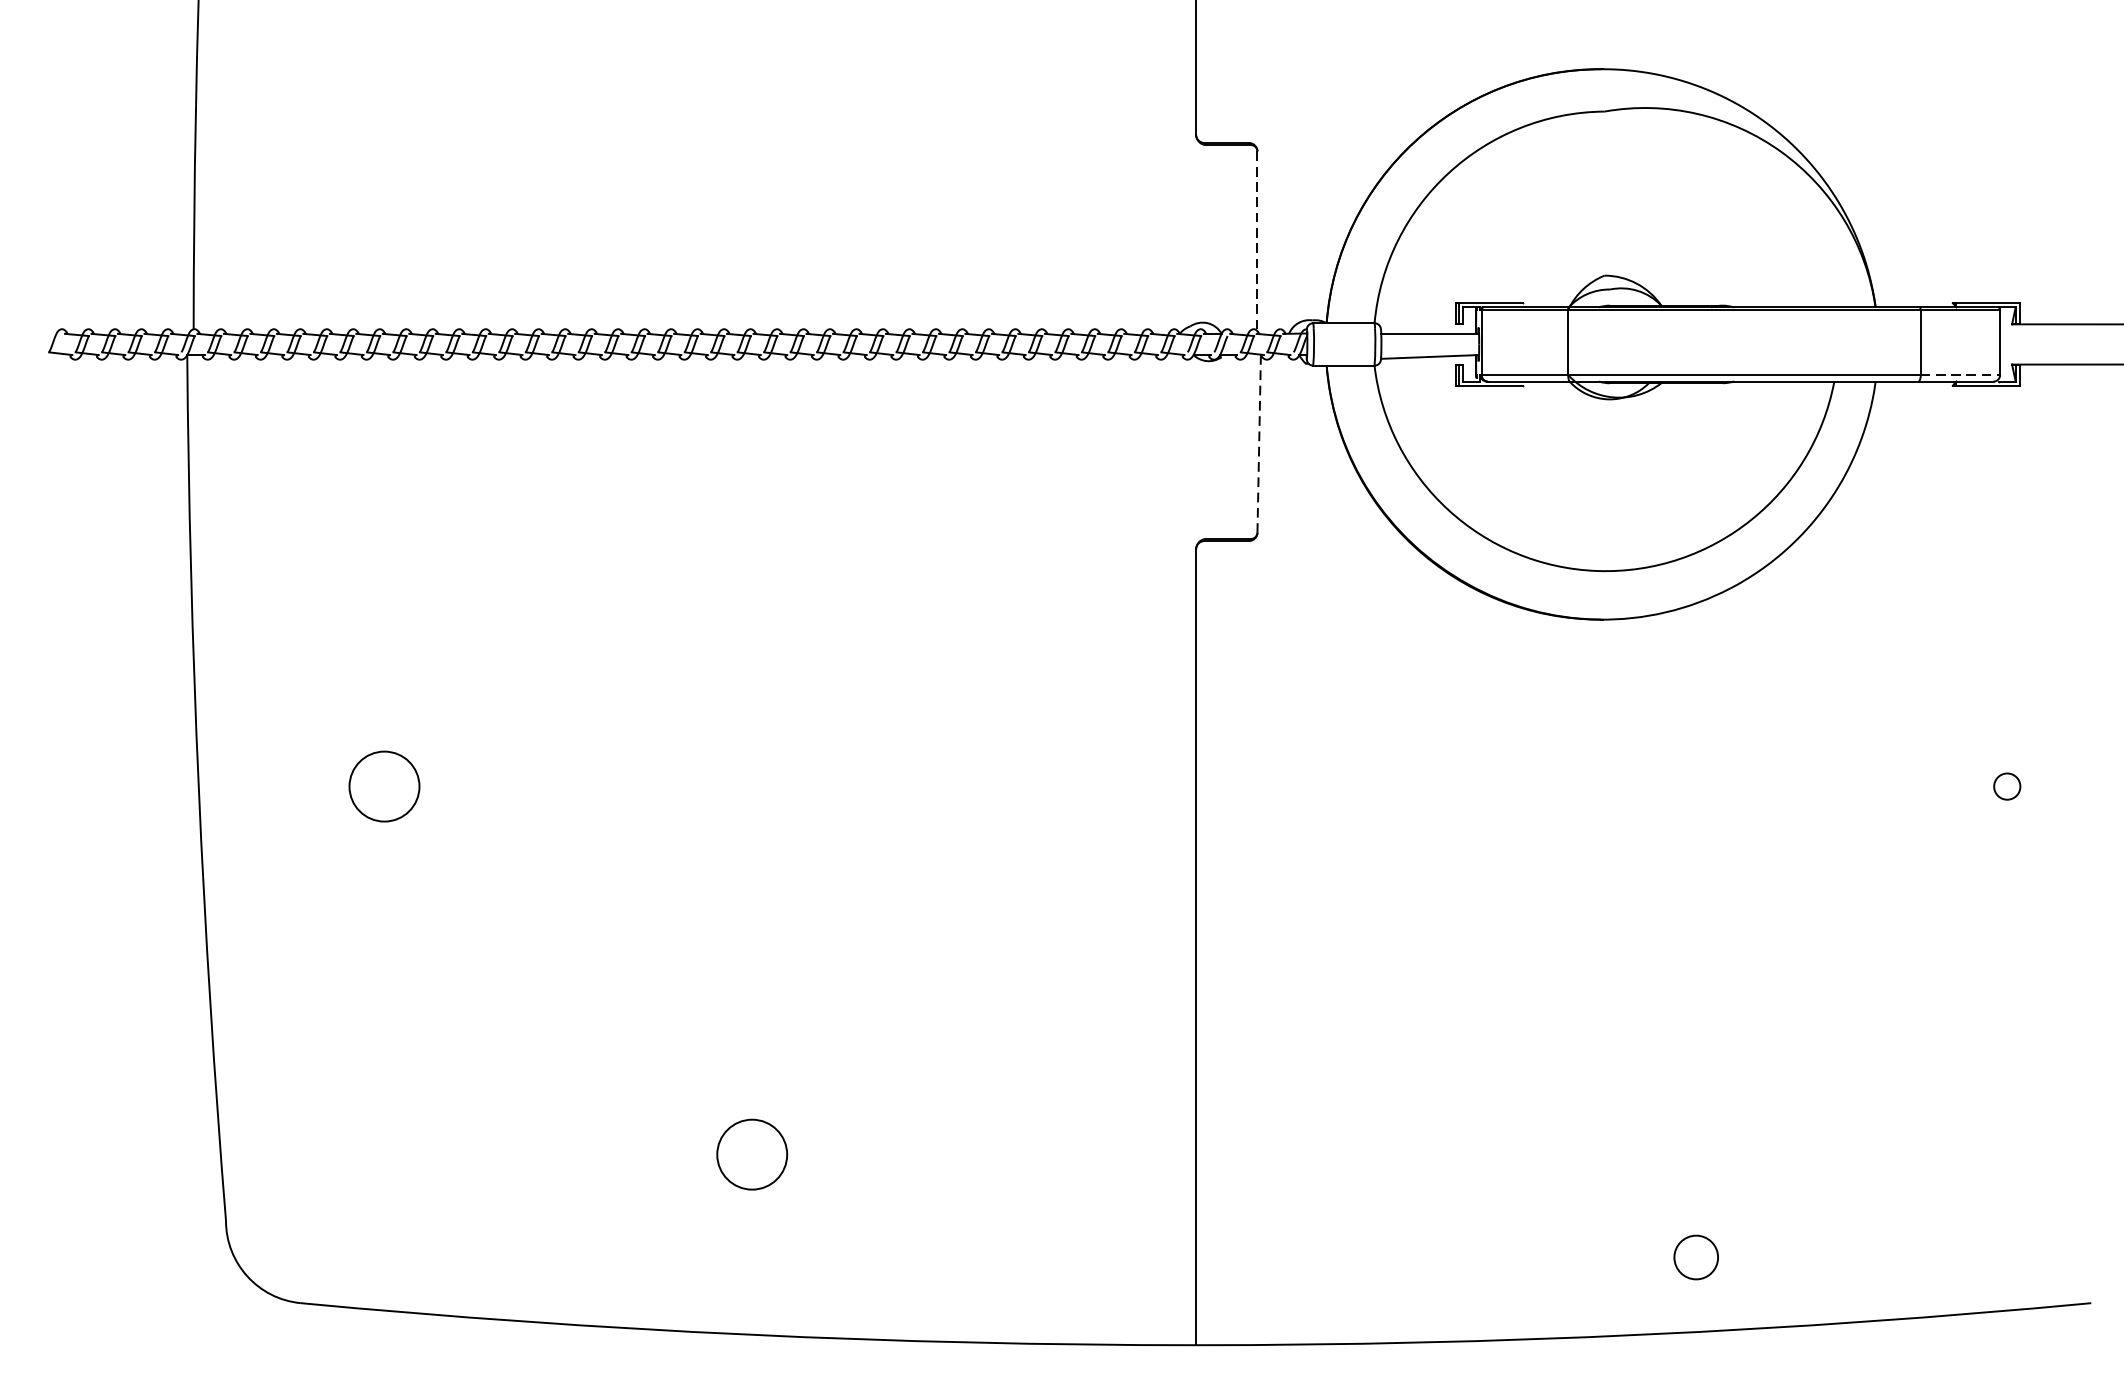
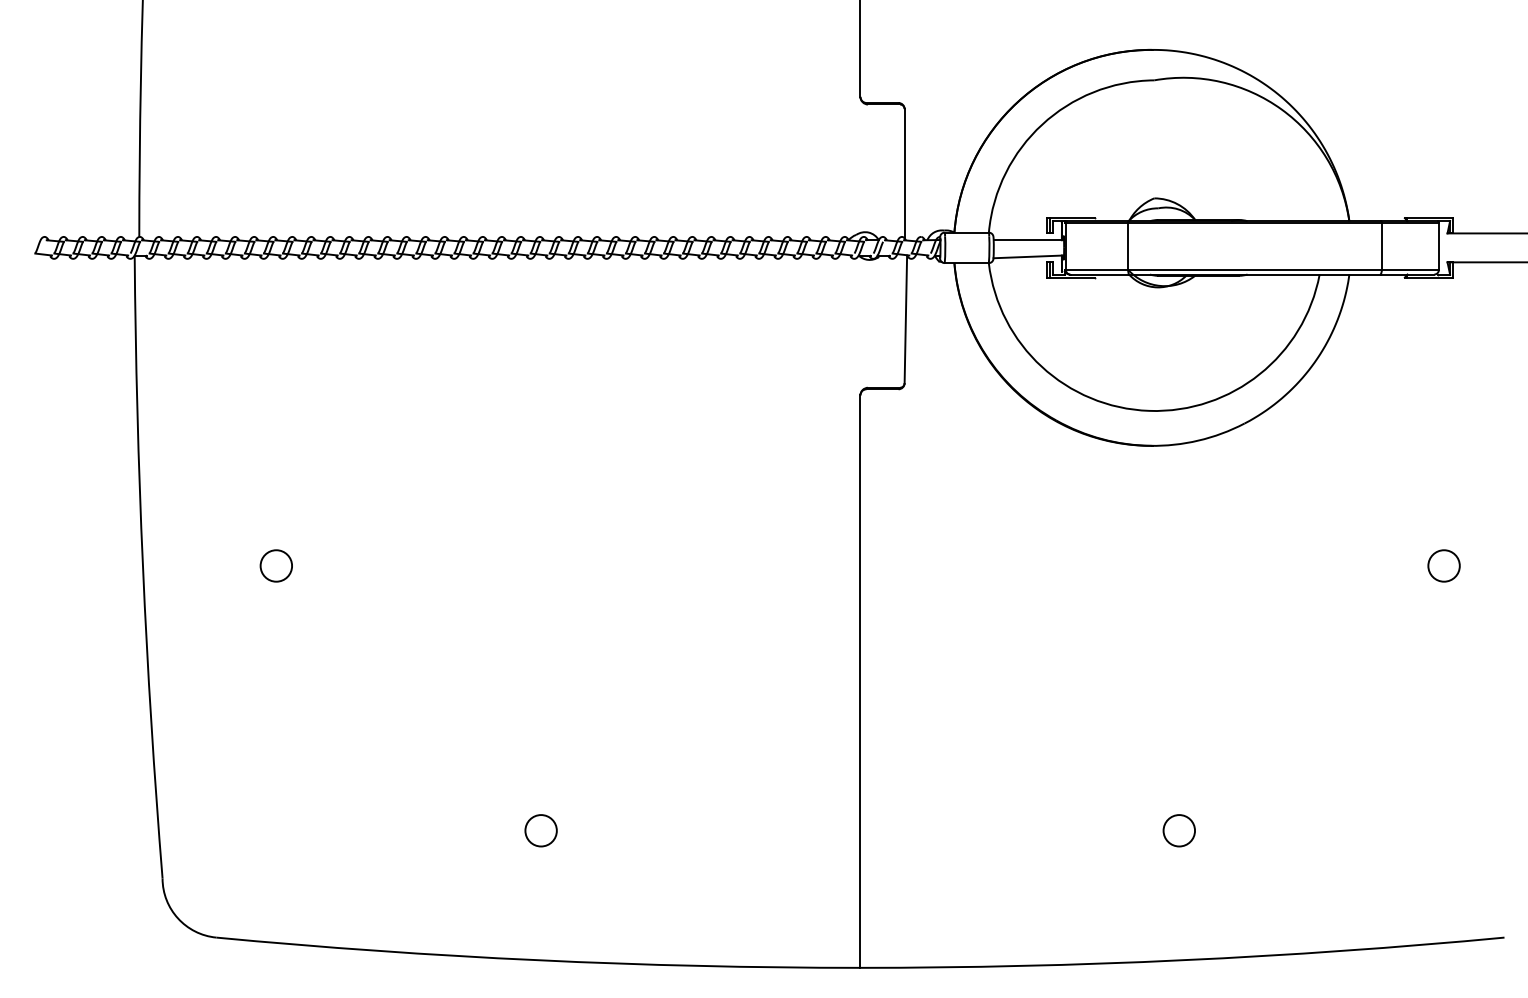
line: (1257, 241) -> (904, 173), dashed -> solid
line: (1960, 374) -> (1410, 269), dashed -> solid
line: (1258, 443) -> (905, 319), dashed -> solid
circle: (382, 785) -> (275, 565), size x0.62
circle: (2006, 785) -> (1443, 565), size x1.67
circle: (751, 1154) -> (540, 830), size x0.62
circle: (1695, 1257) -> (1178, 830), moved

